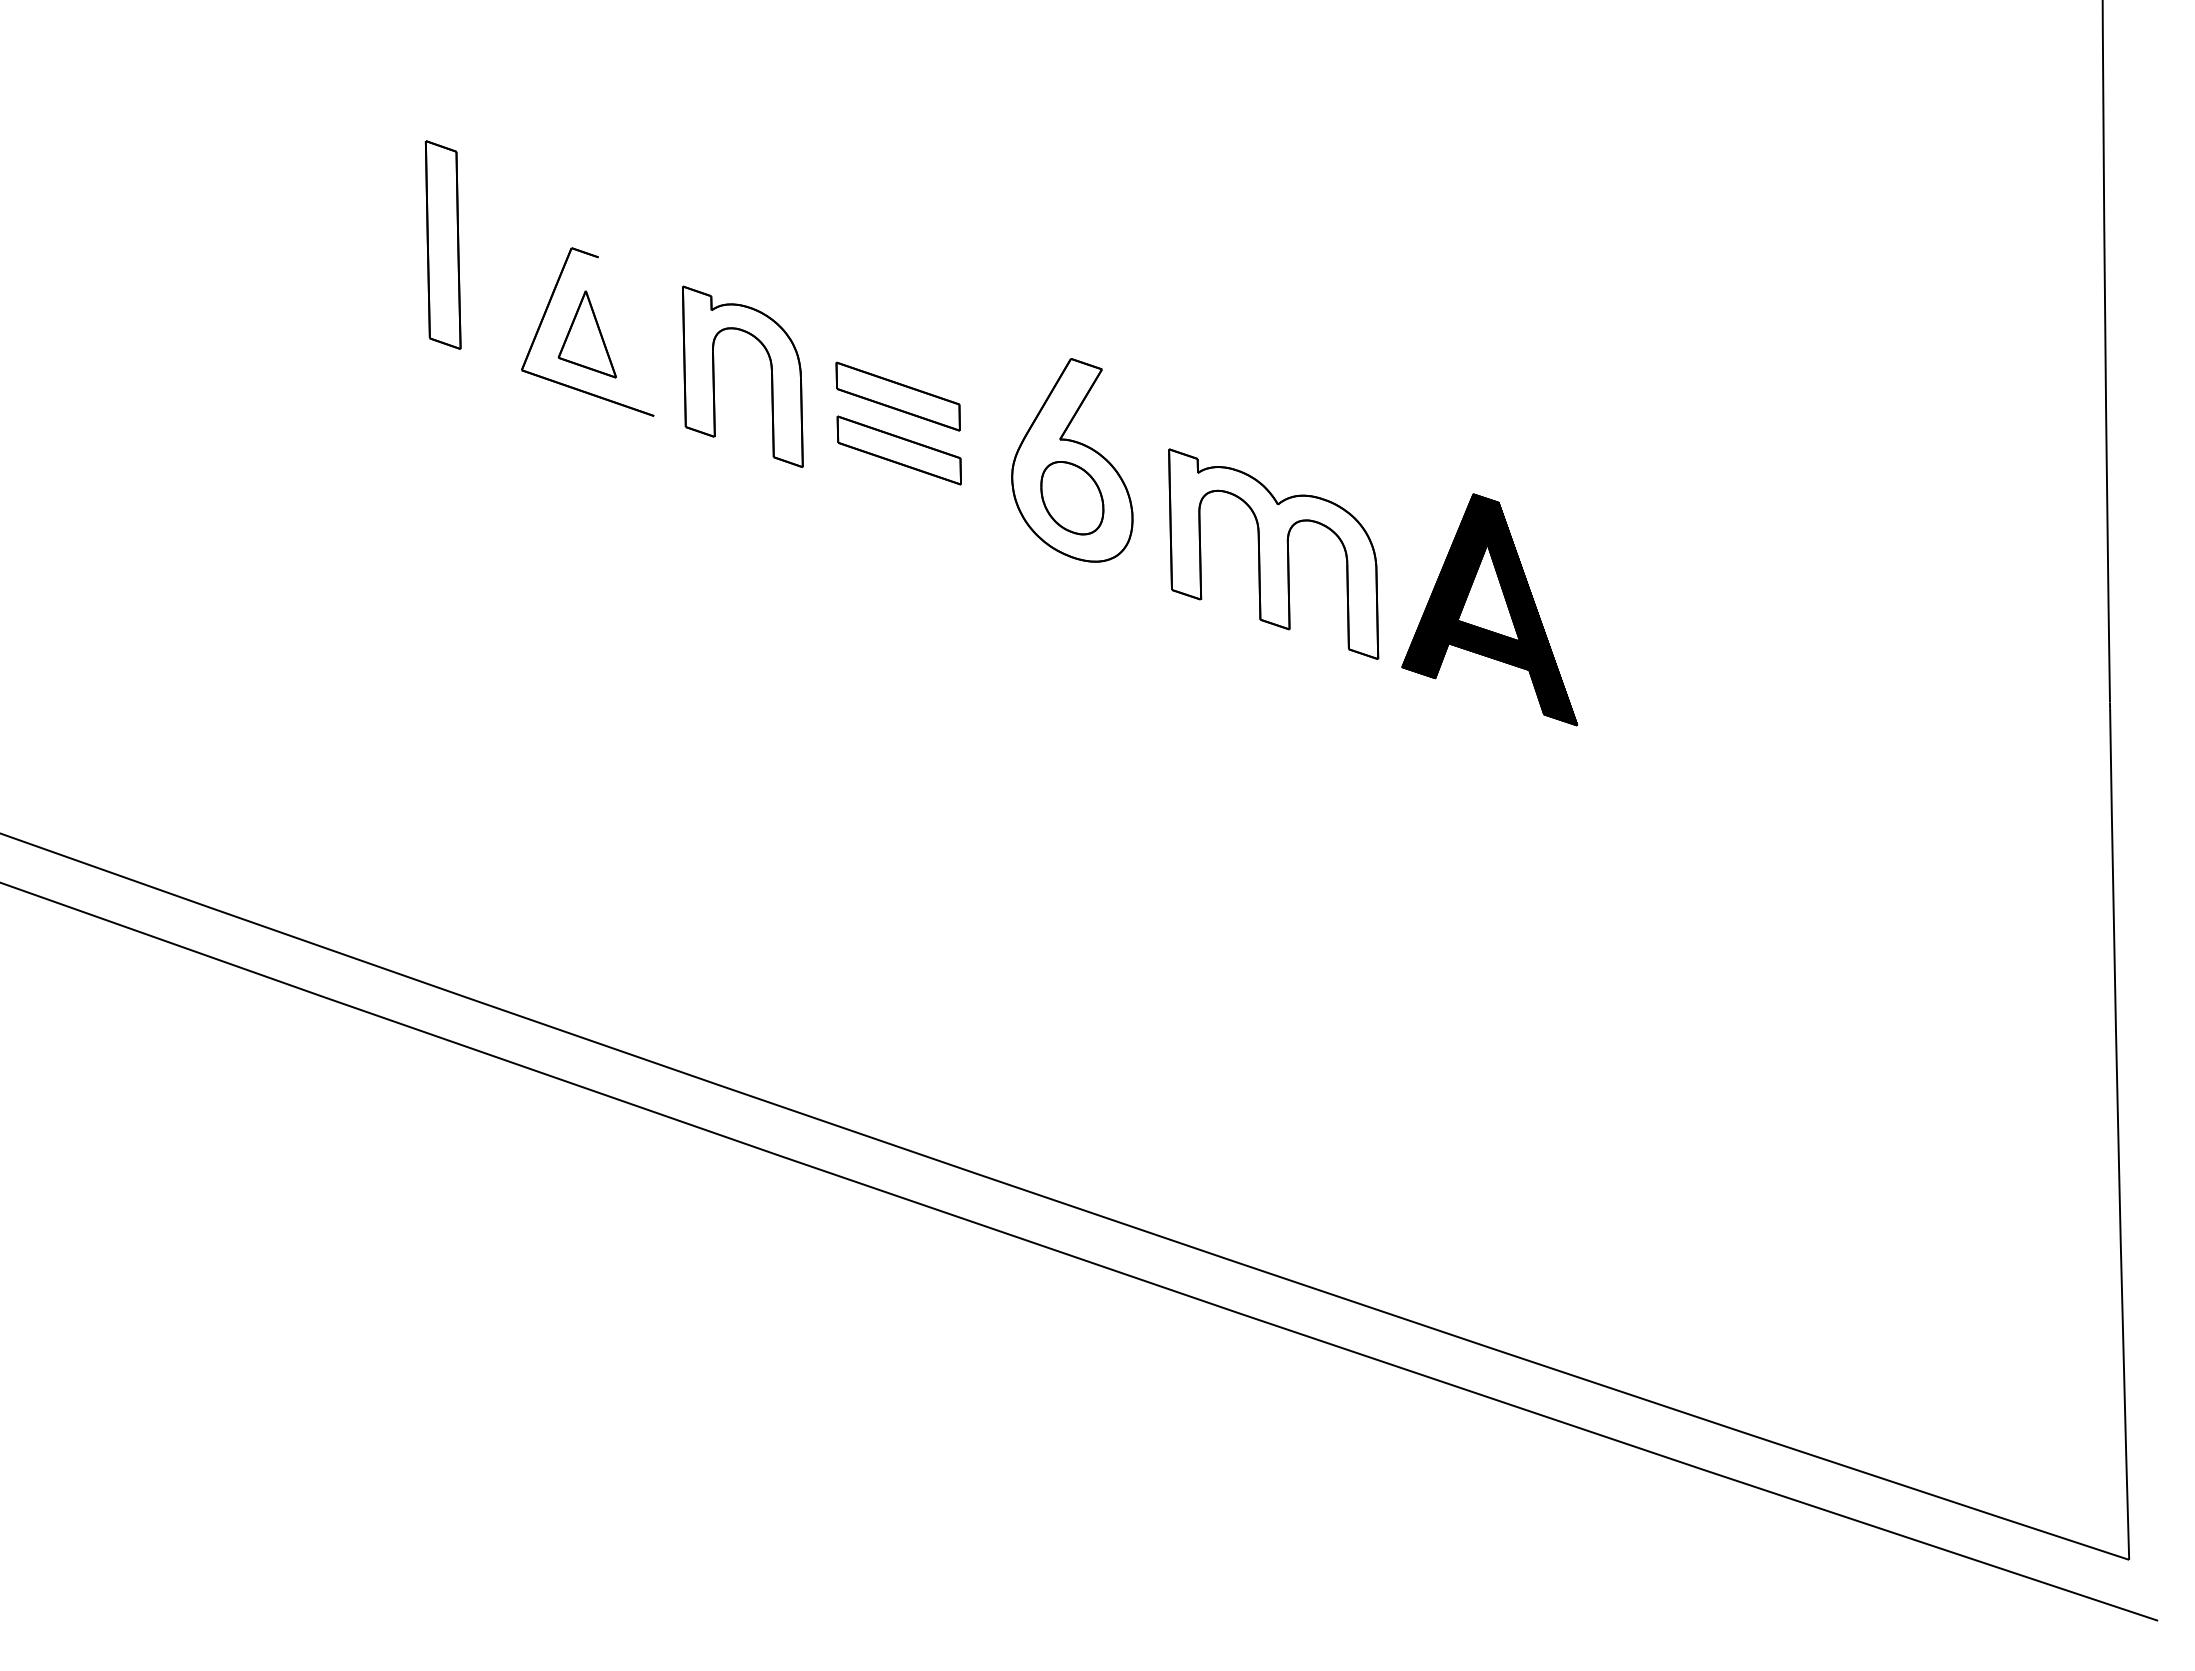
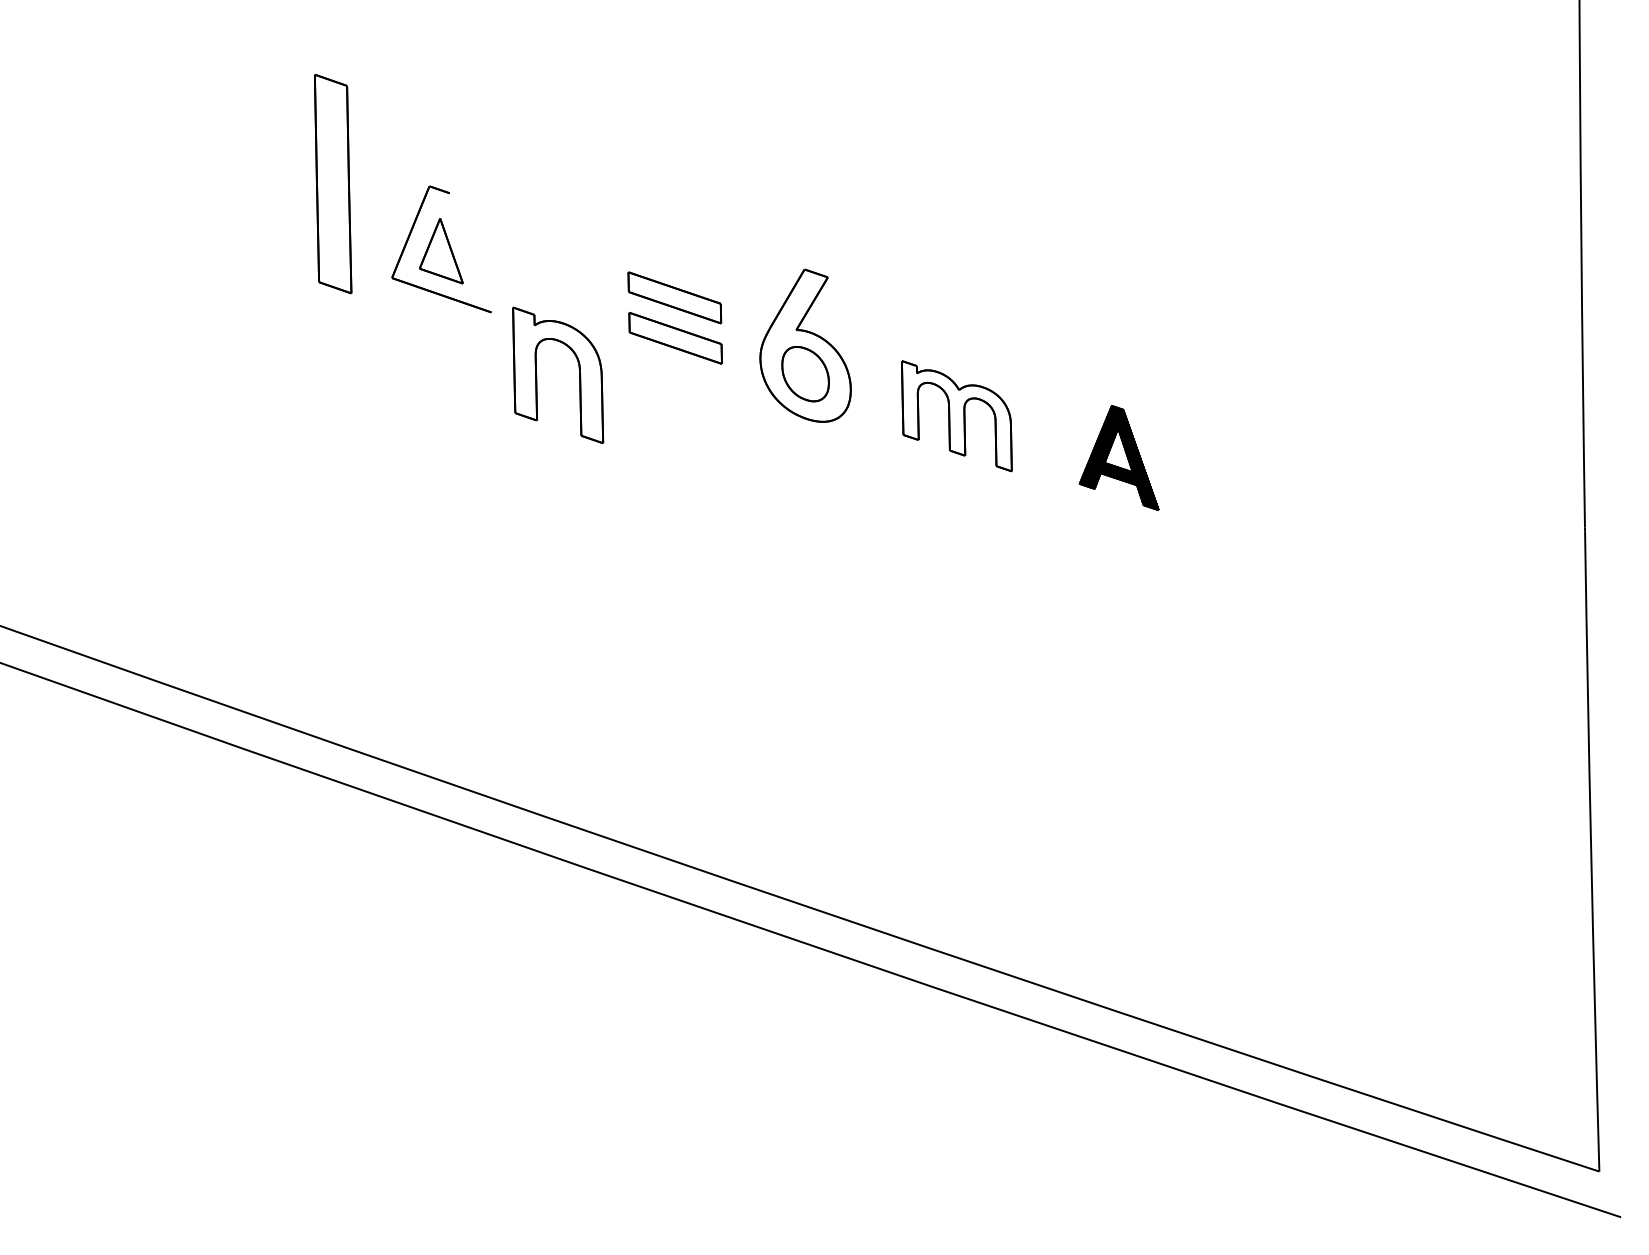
part: (442, 244) -> (332, 183), size x1.4
part: (714, 376) -> (536, 375), moved
part: (1273, 553) -> (956, 415), size x0.7
part: (1489, 609) -> (1118, 457), size x0.6

